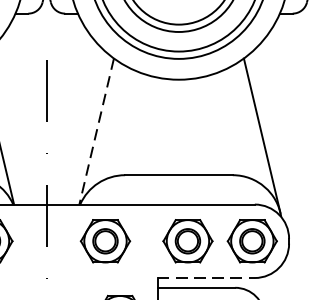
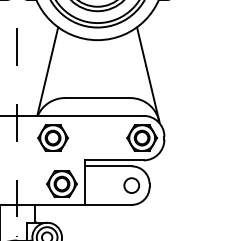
line: (96, 133) -> (47, 72), dashed -> solid
part: (186, 240) -> (102, 137), removed
line: (206, 278) -> (114, 160), dashed -> solid

